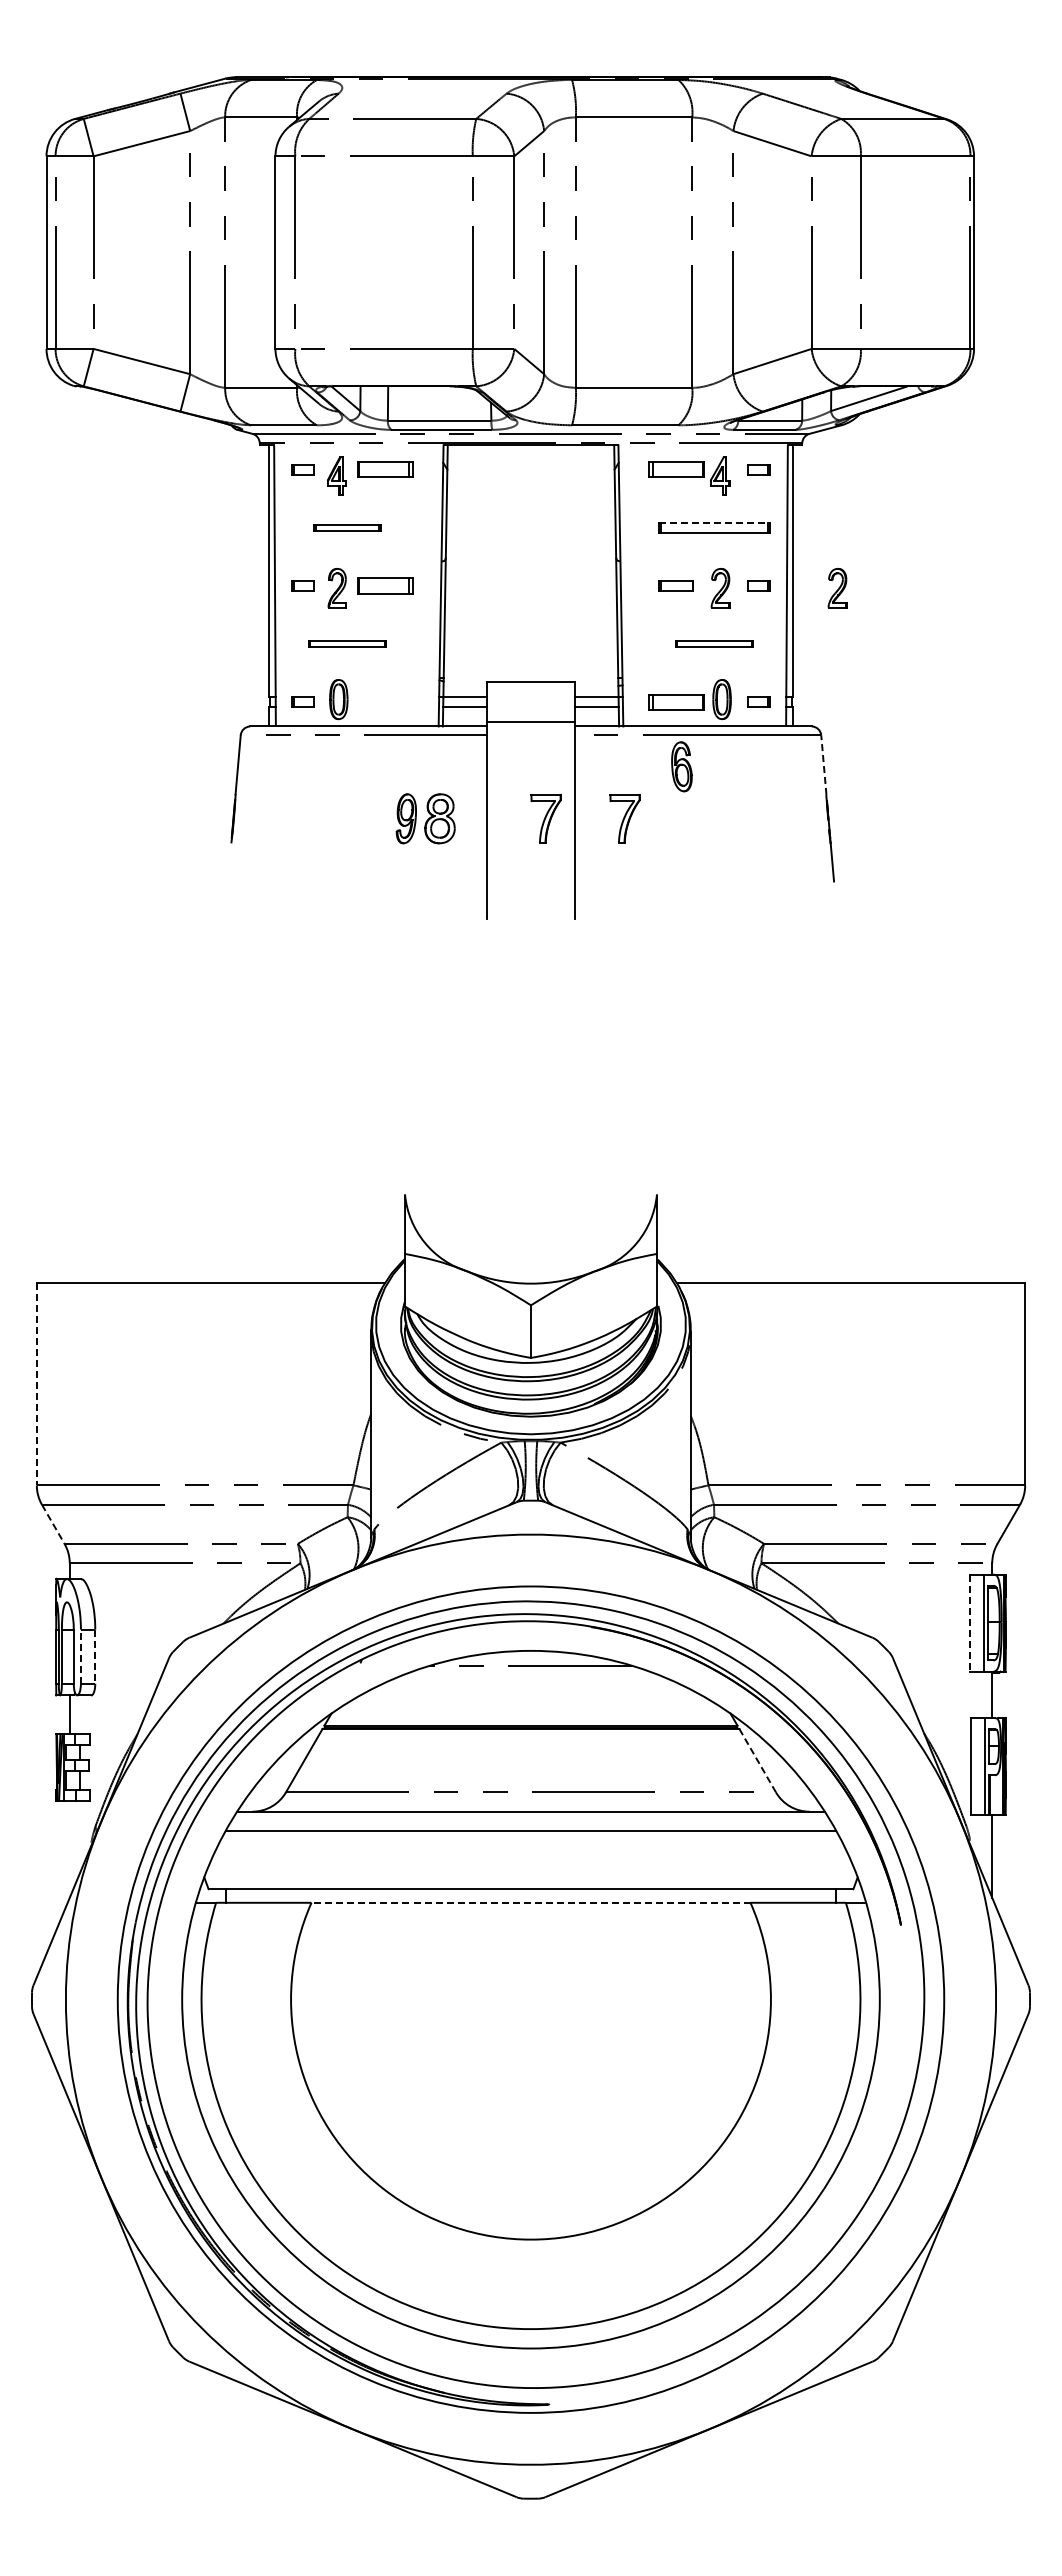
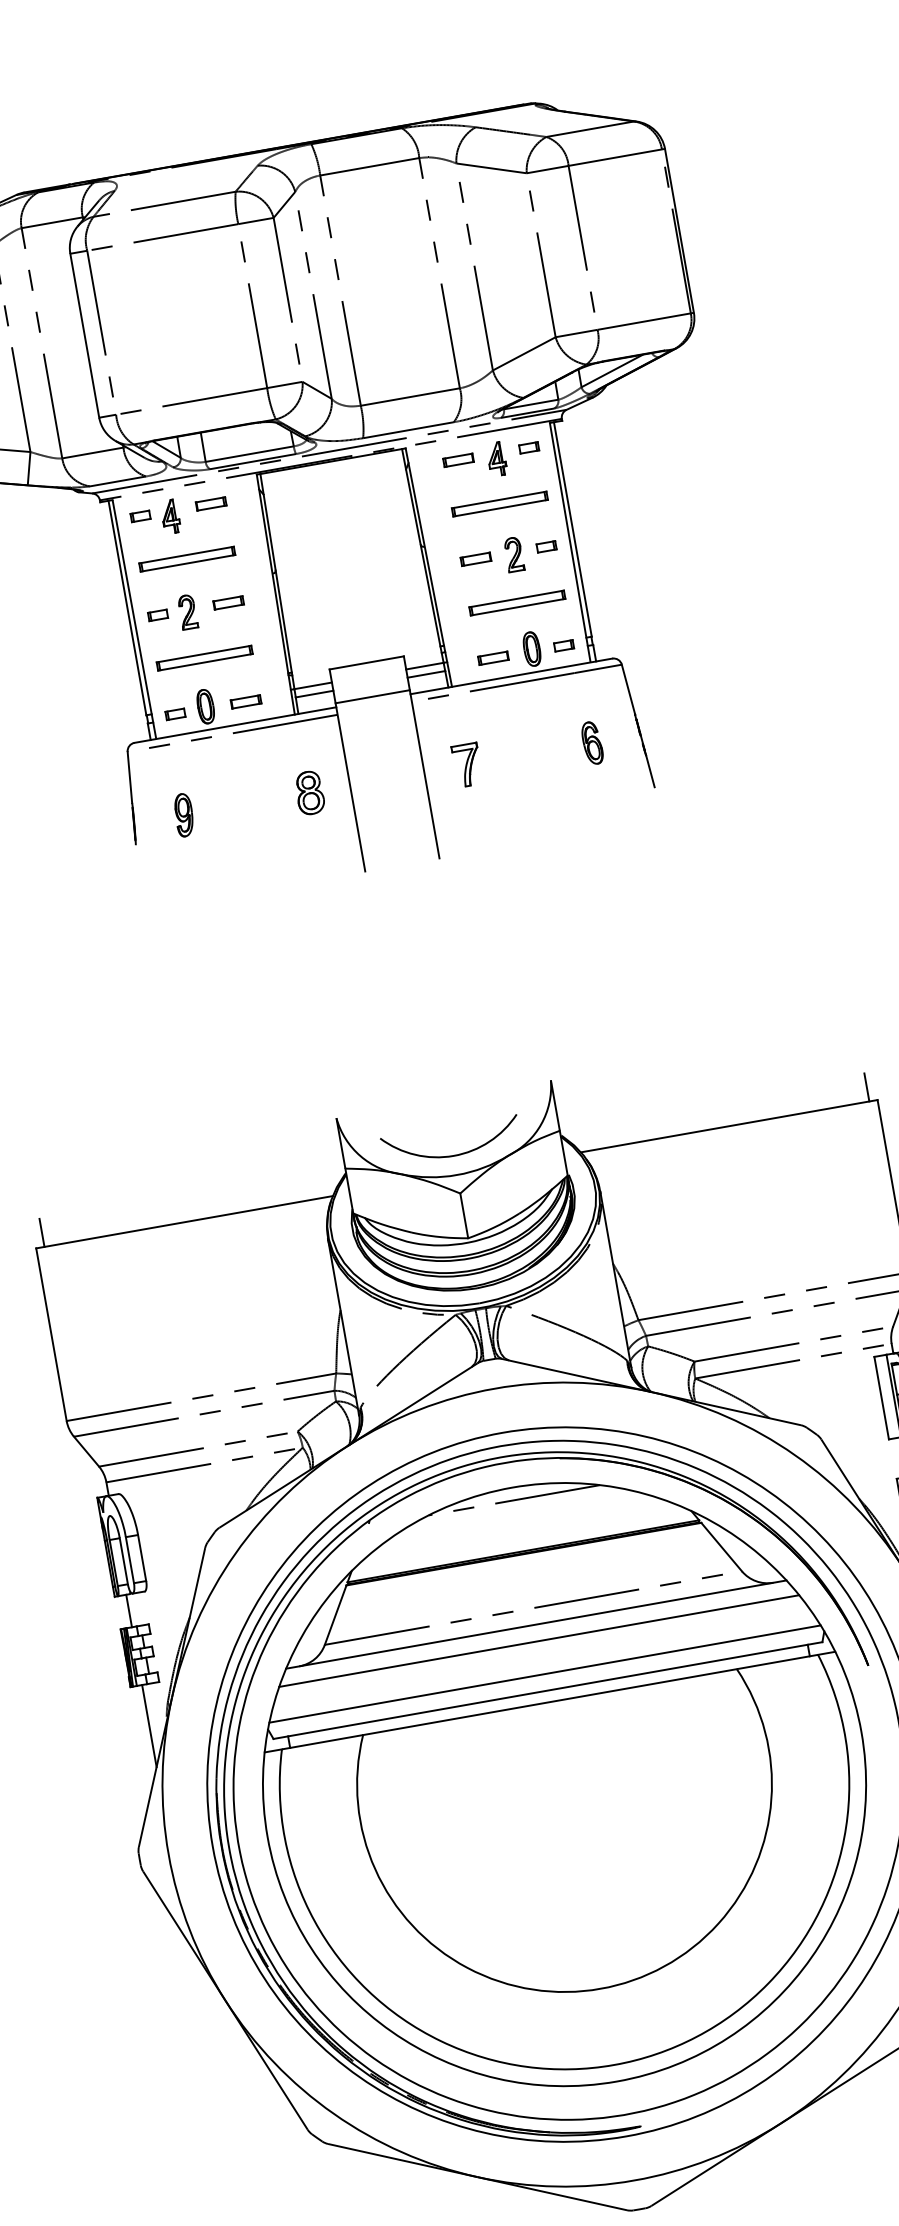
part: (385, 469) -> (210, 503), size x0.62
part: (675, 469) -> (457, 460), size x0.62
line: (714, 522) -> (499, 499), dashed -> solid
part: (347, 527) -> (187, 558), size x1.67
part: (385, 585) -> (228, 602), size x0.62
part: (837, 588) -> (613, 537), removed
part: (347, 643) -> (204, 657), size x1.43
part: (714, 643) -> (517, 602), size x1.43
part: (385, 701) -> (245, 701), added
part: (675, 701) -> (492, 657), size x0.62
line: (823, 765) -> (628, 690), dashed -> solid
part: (681, 766) -> (591, 742), moved
part: (405, 818) -> (183, 815), moved
part: (545, 818) -> (399, 776), removed
arc: (530, 1260) -> (453, 1155), added
line: (46, 1265) -> (41, 1232), added
line: (1015, 1265) -> (866, 1086), added
line: (36, 1384) -> (51, 1335), dashed -> solid
line: (53, 1524) -> (86, 1451), dashed -> solid
line: (969, 1623) -> (881, 1398), dashed -> solid
line: (80, 1656) -> (129, 1560), dashed -> solid
line: (95, 1657) -> (142, 1558), dashed -> solid
line: (757, 1760) -> (721, 1546), dashed -> solid
line: (69, 1849) -> (149, 1726), added
line: (530, 1869) -> (544, 1673), added
line: (530, 1902) -> (549, 1701), dashed -> solid

